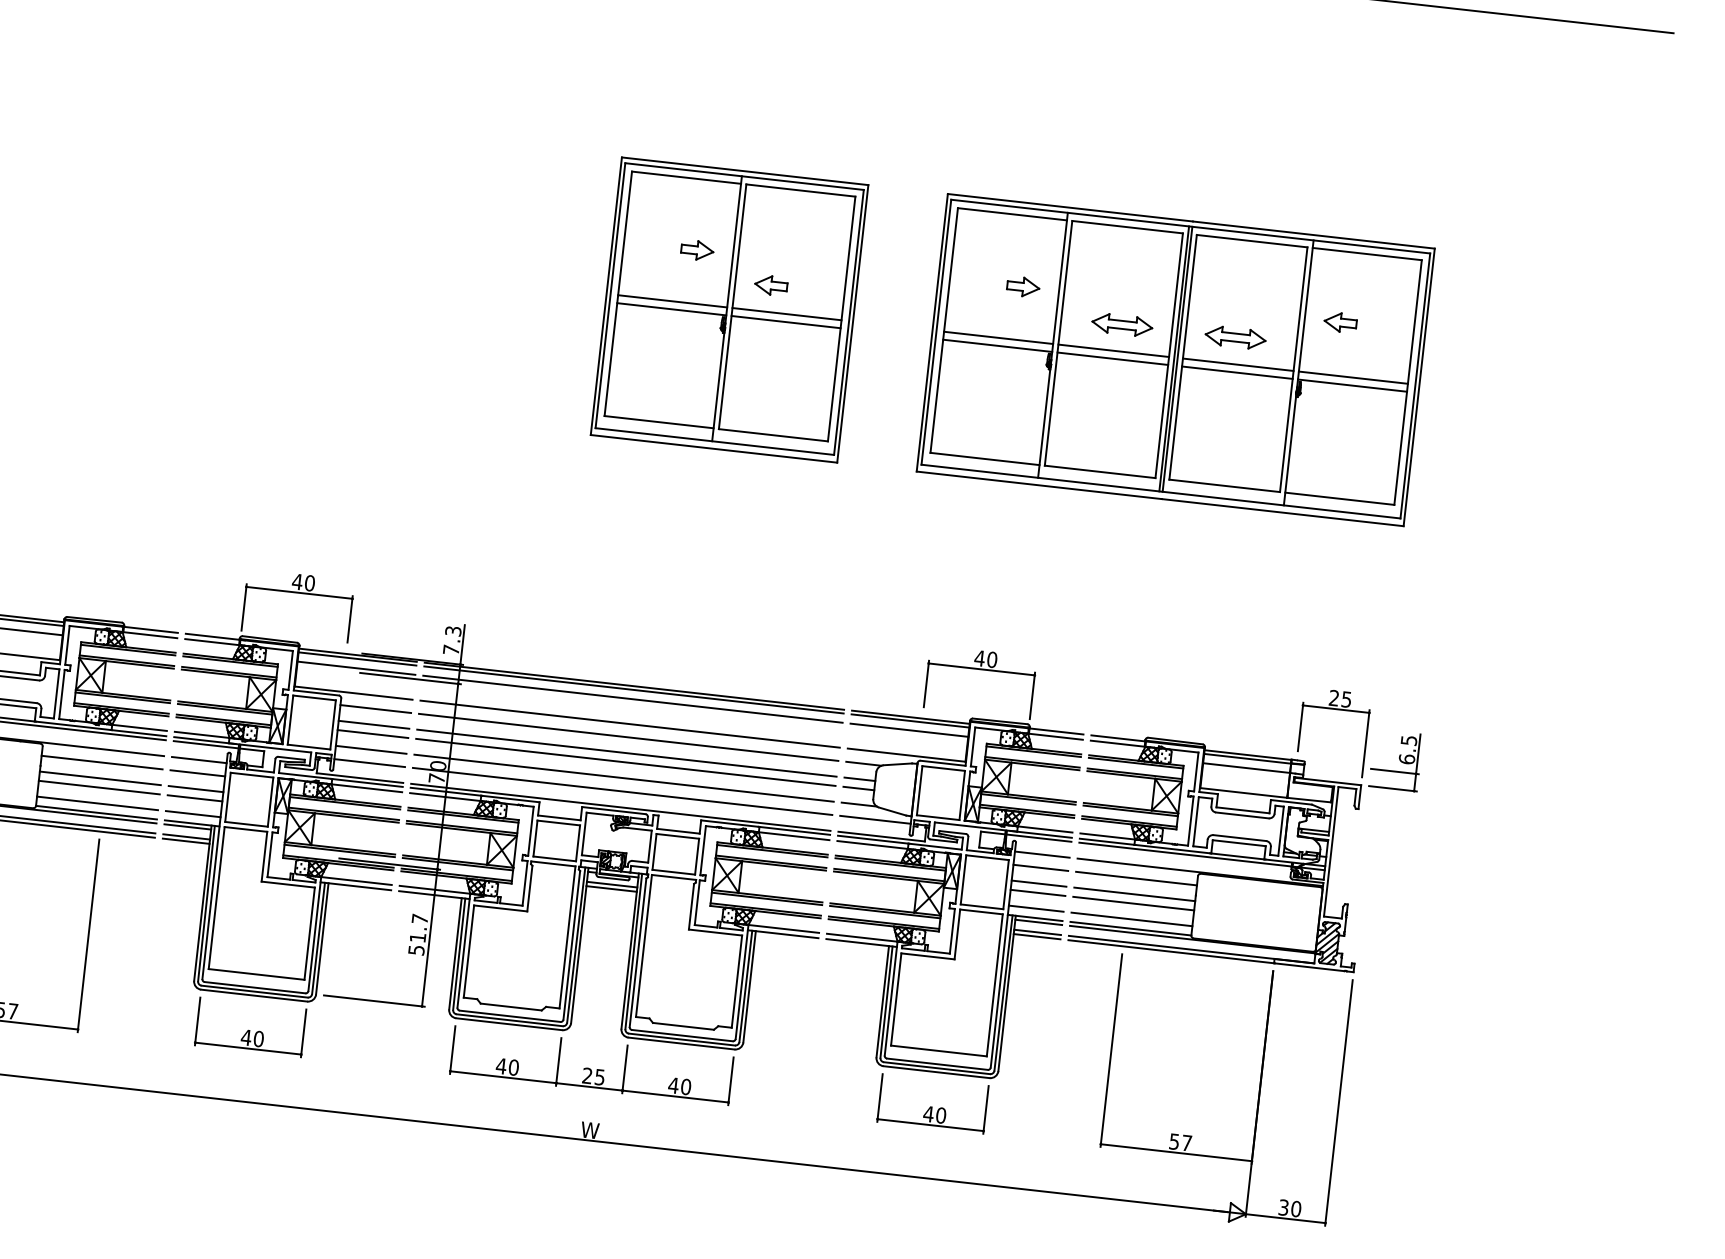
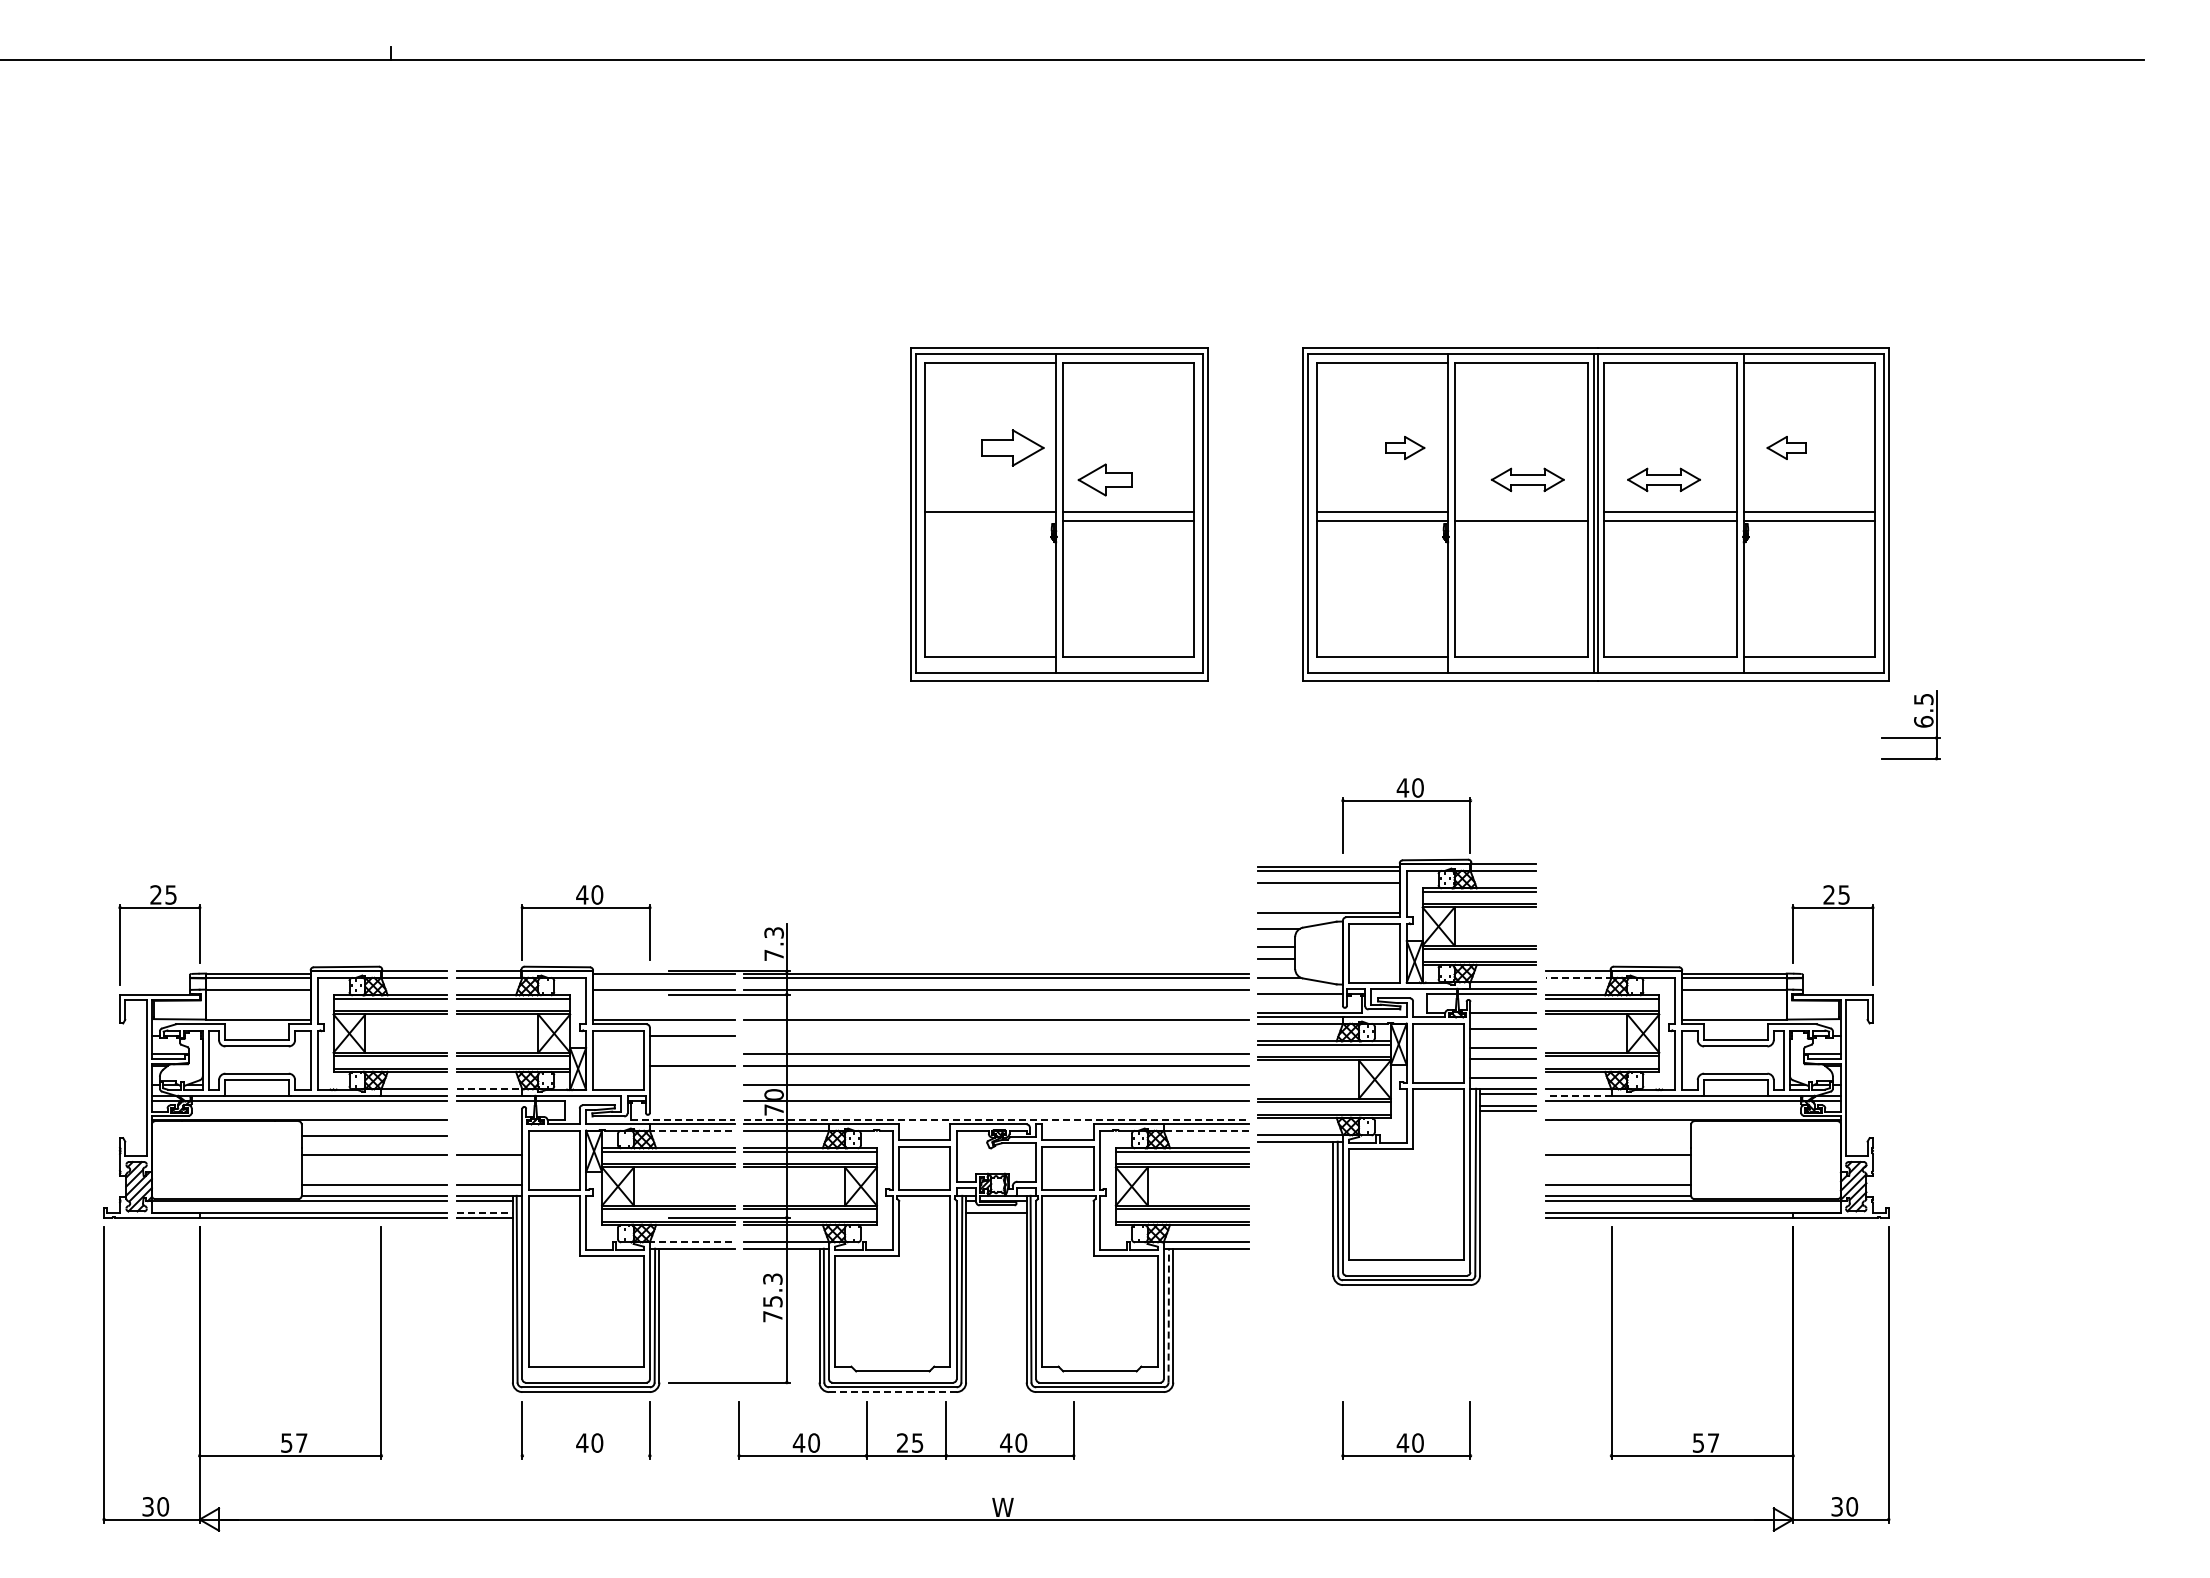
part: (697, 250) -> (1013, 447), size x1.6
part: (771, 285) -> (1105, 479), size x1.4
line: (671, 309) -> (990, 521), removed
line: (1113, 350) -> (1520, 511), removed
line: (357, 658) -> (663, 978), removed
line: (373, 724) -> (691, 1054), removed
line: (202, 734) -> (489, 1089), solid -> dashed
line: (628, 737) -> (996, 1035), removed
line: (1118, 743) -> (1579, 977), solid -> dashed
line: (370, 749) -> (691, 1084), removed
line: (199, 759) -> (489, 1119), removed
part: (1395, 761) -> (1910, 725), moved
line: (369, 762) -> (691, 1100), removed
line: (197, 773) -> (489, 1135), removed
line: (359, 777) -> (682, 1119), solid -> dashed
line: (99, 787) -> (374, 1165), removed
line: (366, 787) -> (691, 1130), solid -> dashed
line: (195, 798) -> (489, 1165), removed
line: (620, 807) -> (996, 1119), solid -> dashed
line: (792, 835) -> (1204, 1130), solid -> dashed
line: (187, 836) -> (485, 1212), solid -> dashed
line: (1107, 841) -> (1578, 1095), solid -> dashed
part: (951, 860) -> (1396, 1031), moved
line: (1136, 878) -> (1618, 1135), removed
line: (355, 881) -> (691, 1242), solid -> dashed
line: (611, 888) -> (996, 1217), removed
line: (1133, 903) -> (1618, 1165), removed
text: (418, 934) -> (772, 1297), 51.7 -> 75.3
line: (745, 986) -> (1168, 1315), solid -> dashed
line: (508, 1024) -> (892, 1392), solid -> dashed
line: (247, 1048) -> (585, 1455), removed
part: (591, 1065) -> (906, 1430), moved

